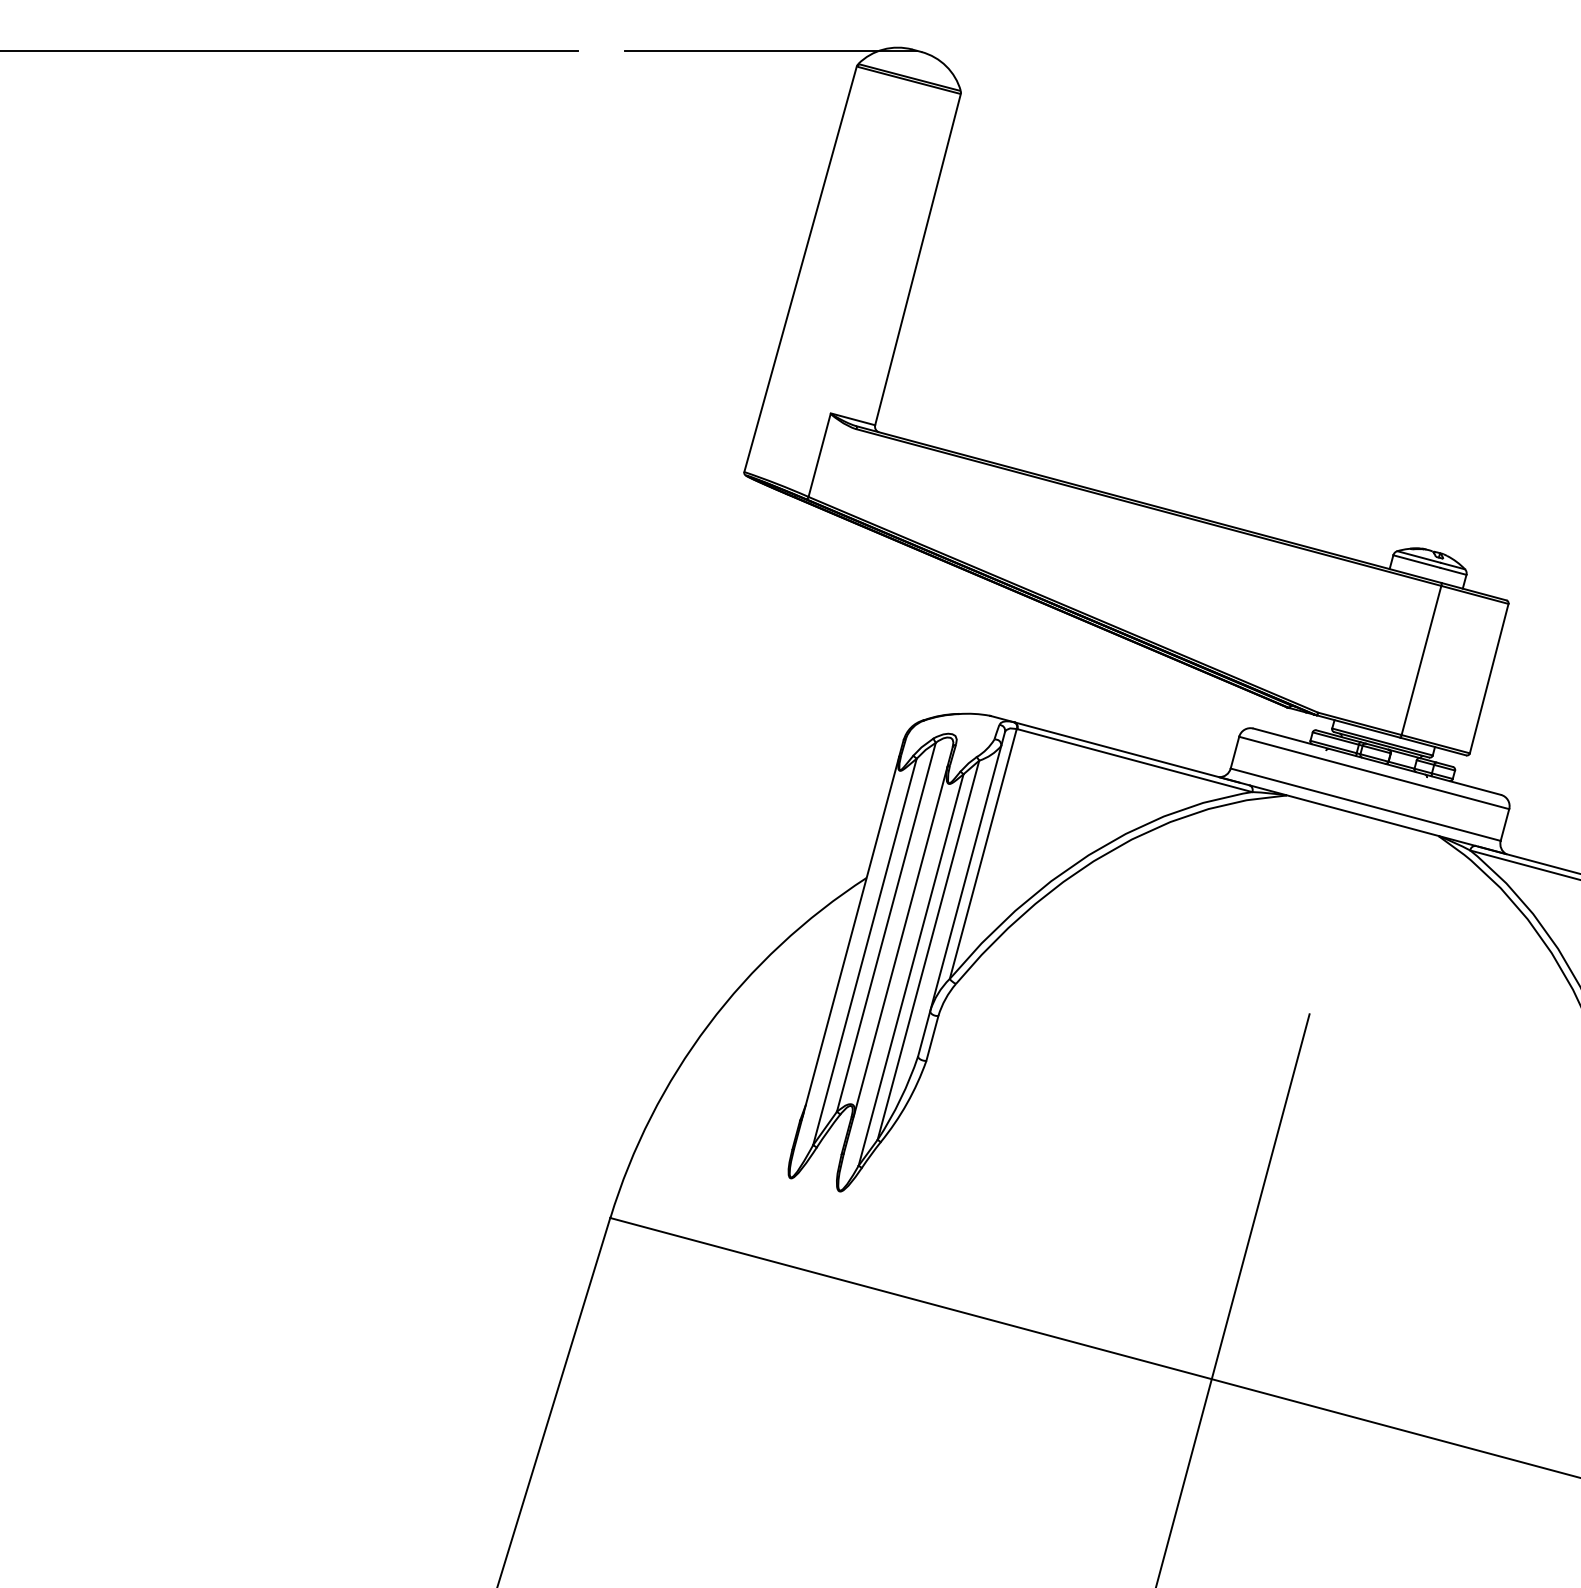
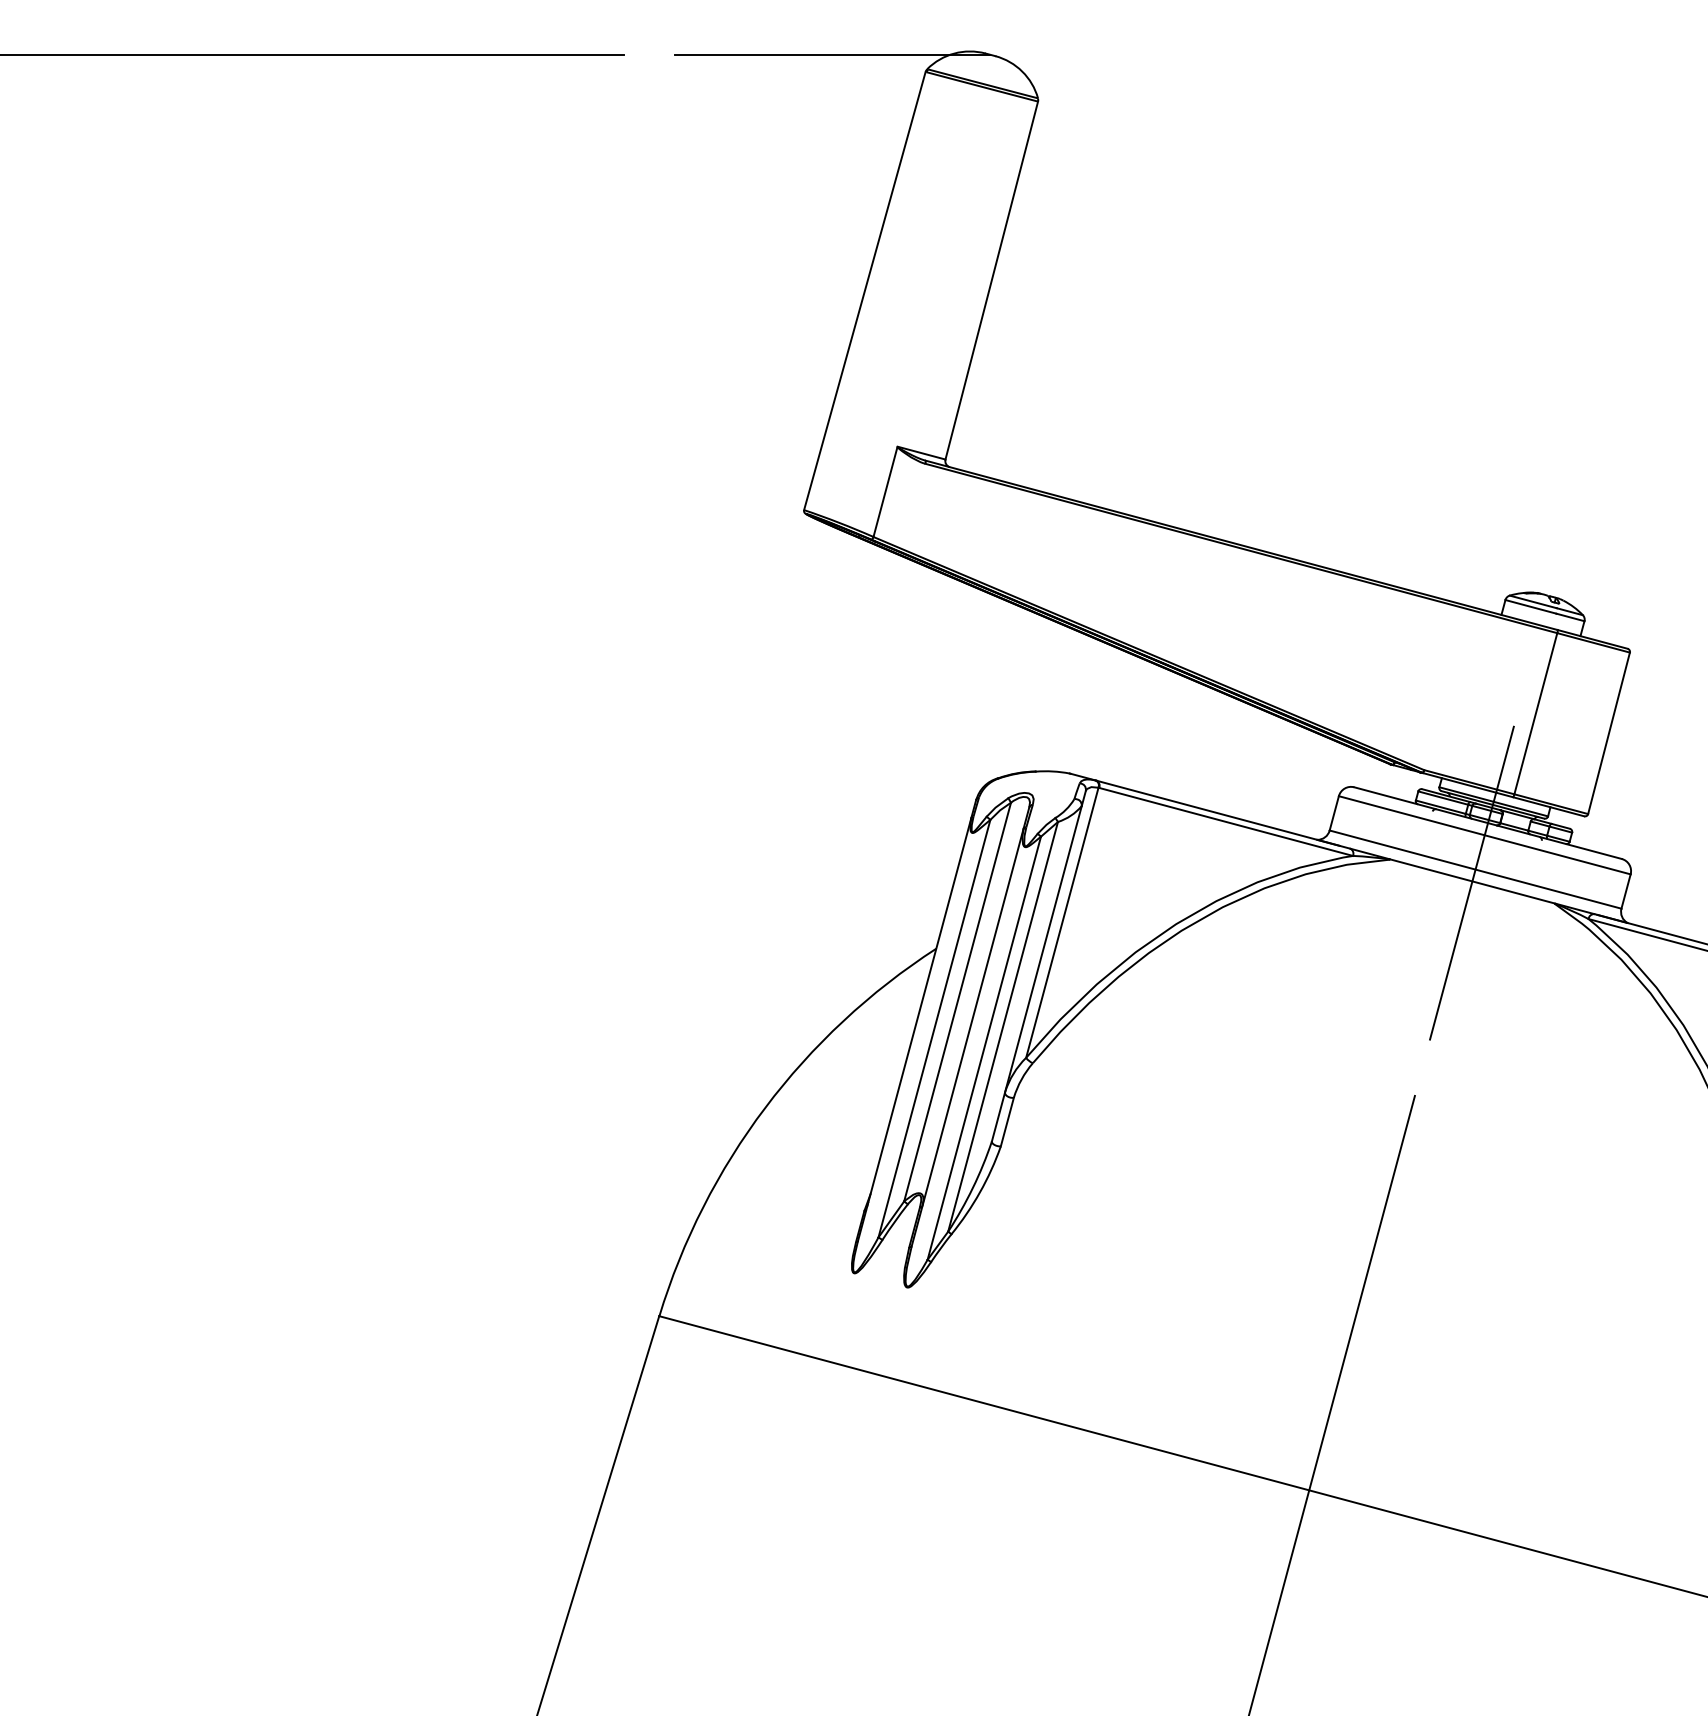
line: (1361, 816) -> (1471, 882), added

